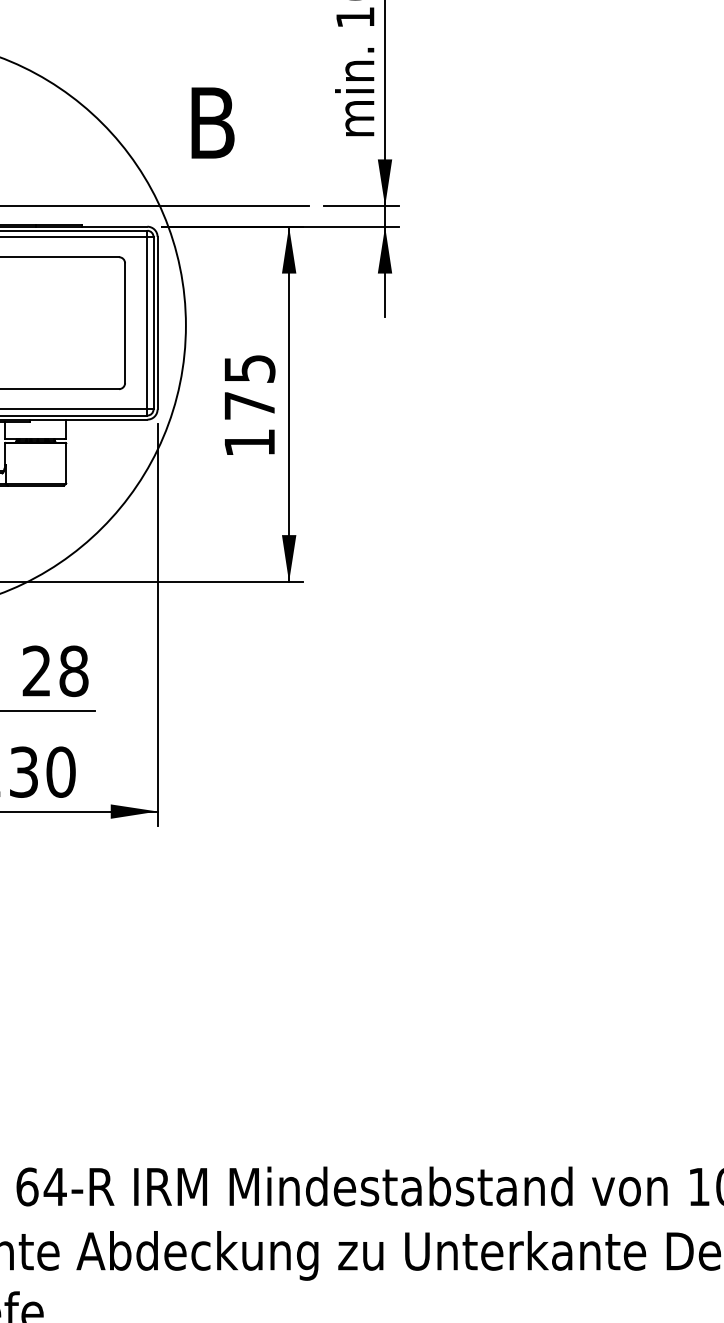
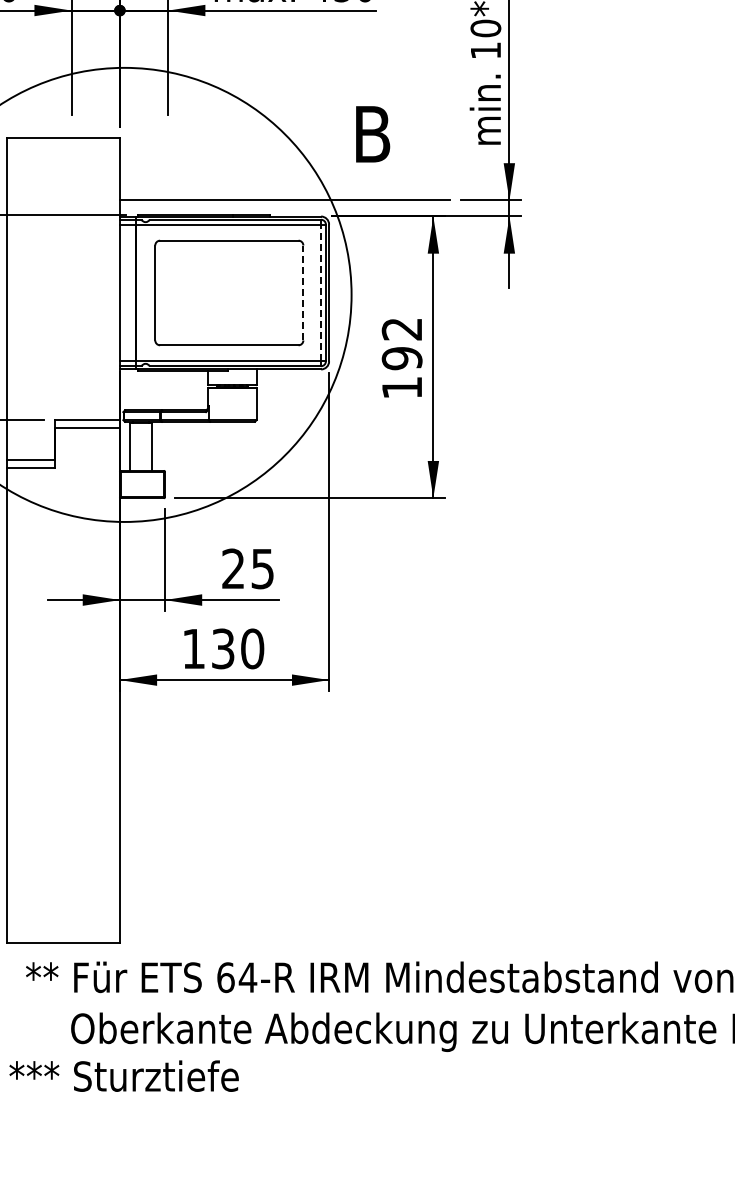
line: (125, 322) -> (303, 292), solid -> dashed
line: (147, 322) -> (321, 292), solid -> dashed
text: (248, 388) -> (401, 344), 175 -> 192
text: (73, 670) -> (262, 568), 28 -> 25

